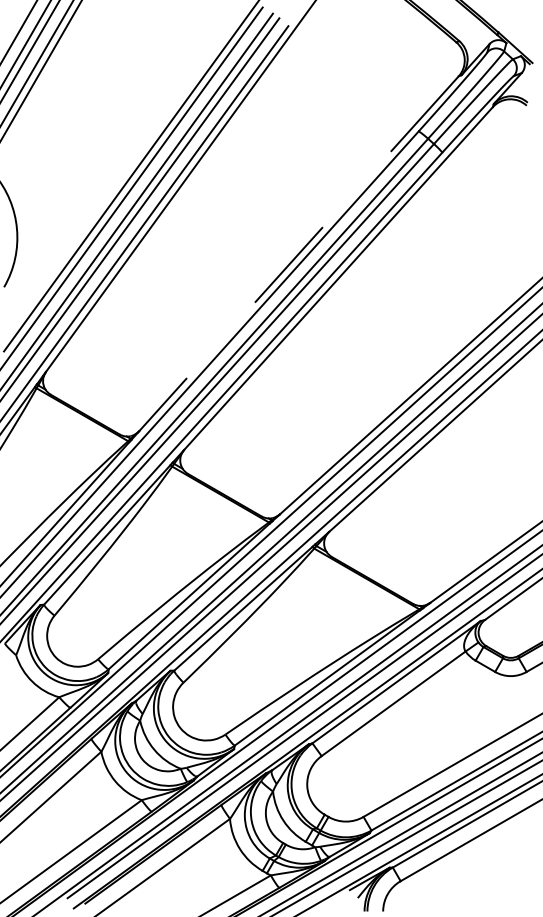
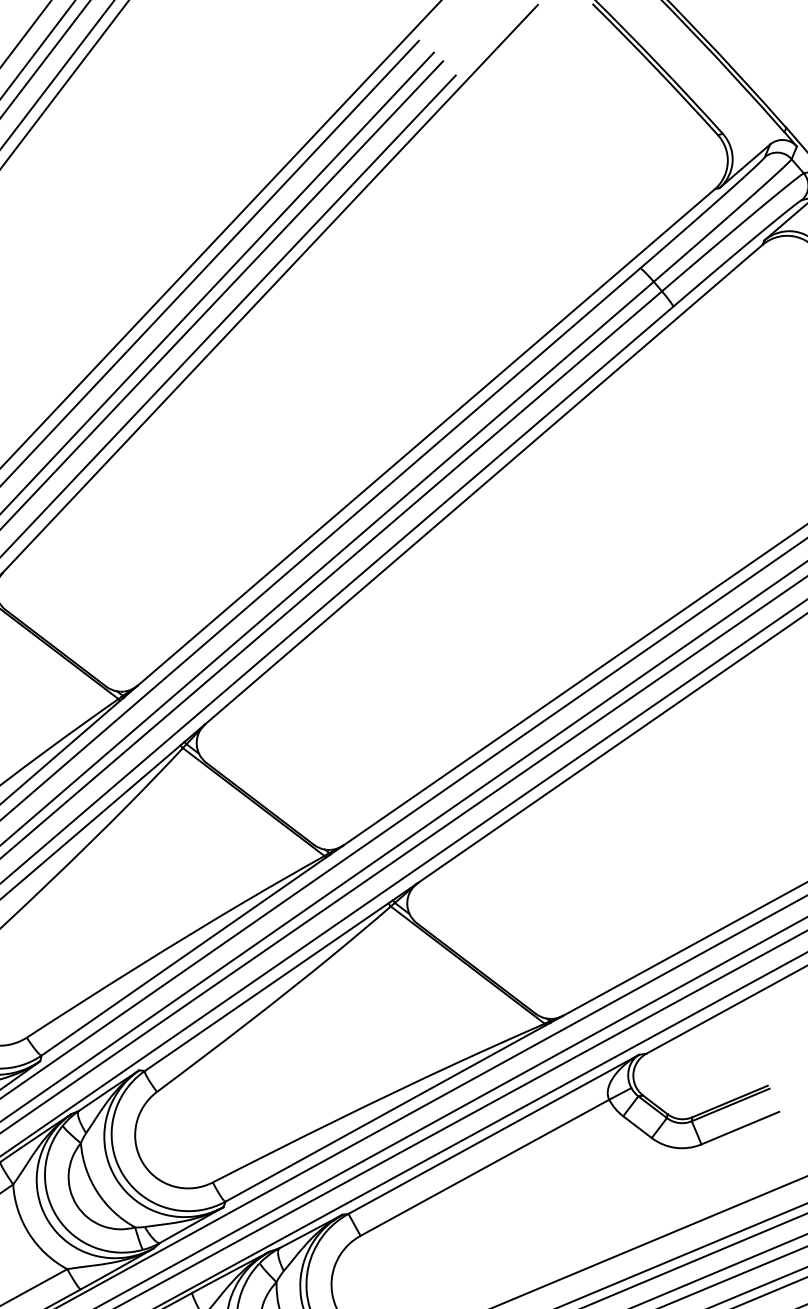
line: (298, 253) -> (425, 436), dashed -> solid

